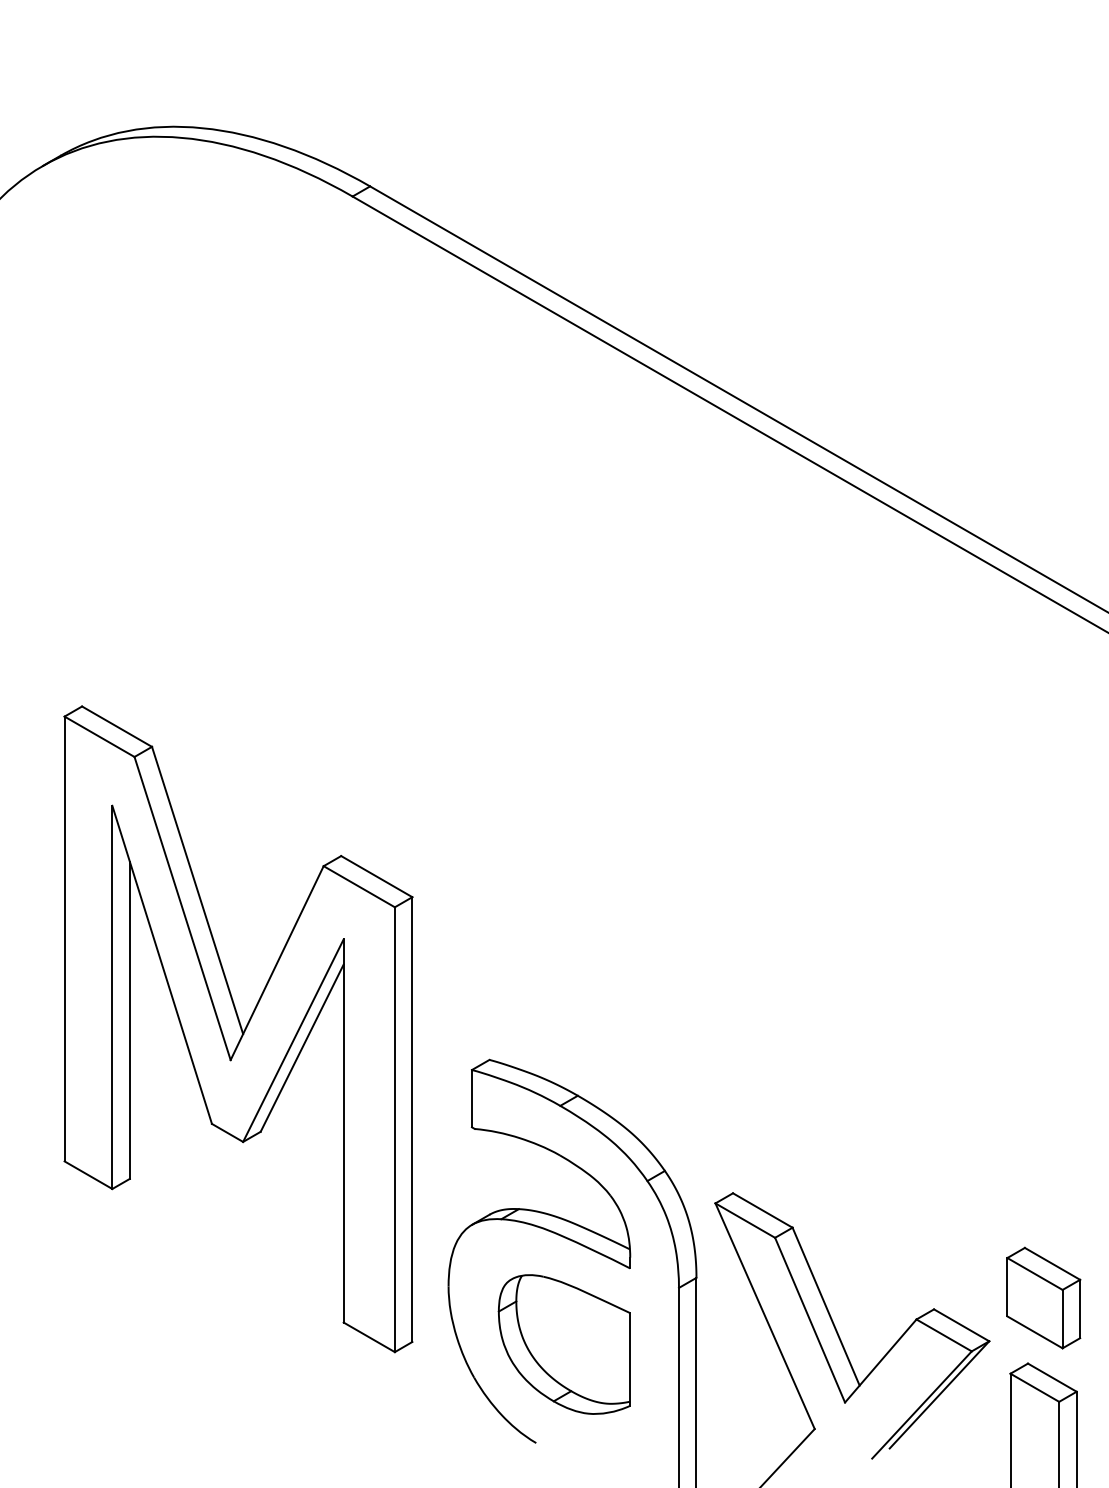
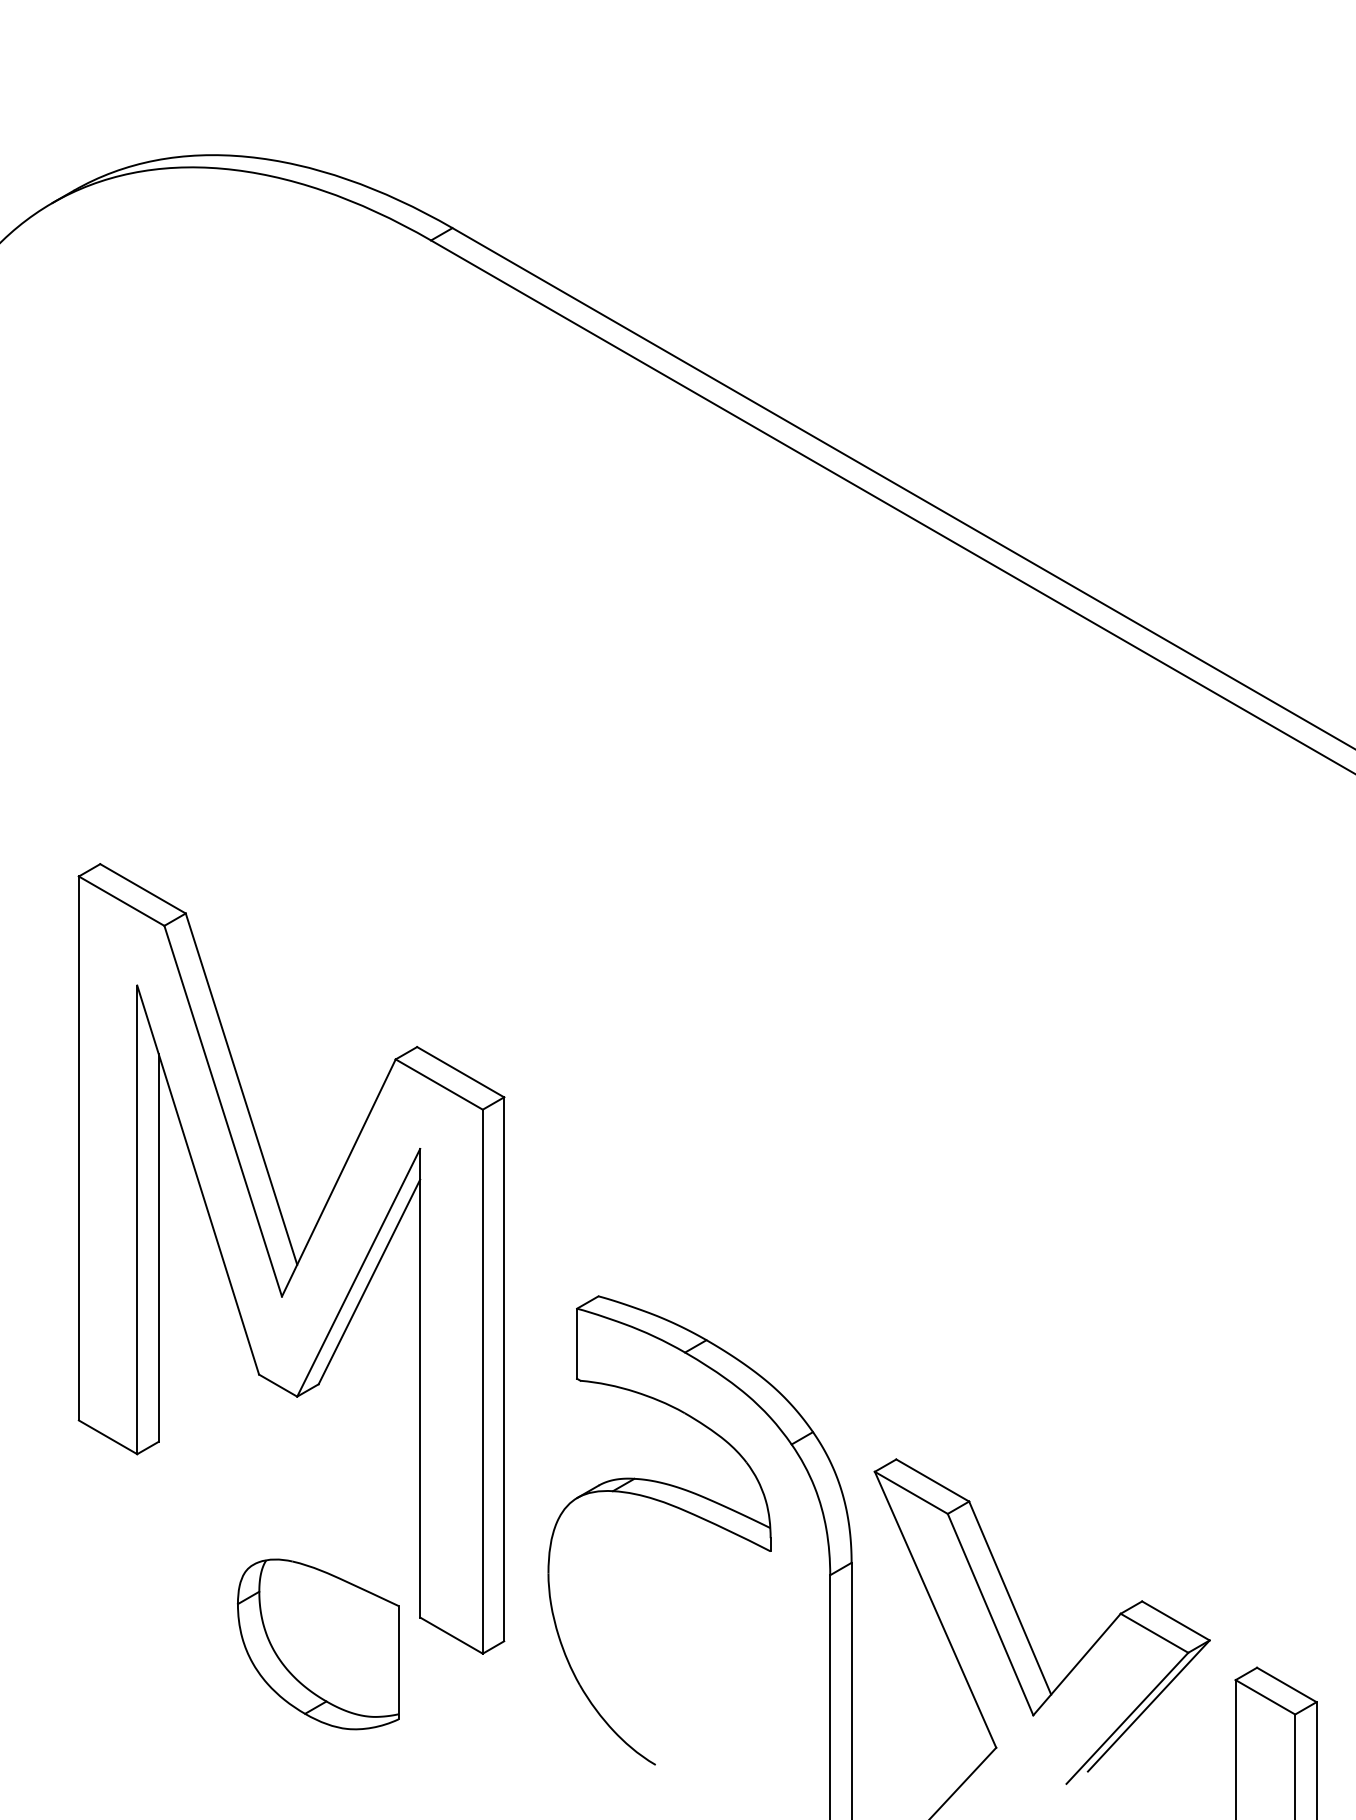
part: (1043, 1297) -> (1275, 1587), removed
part: (564, 1344) -> (318, 1644), moved

